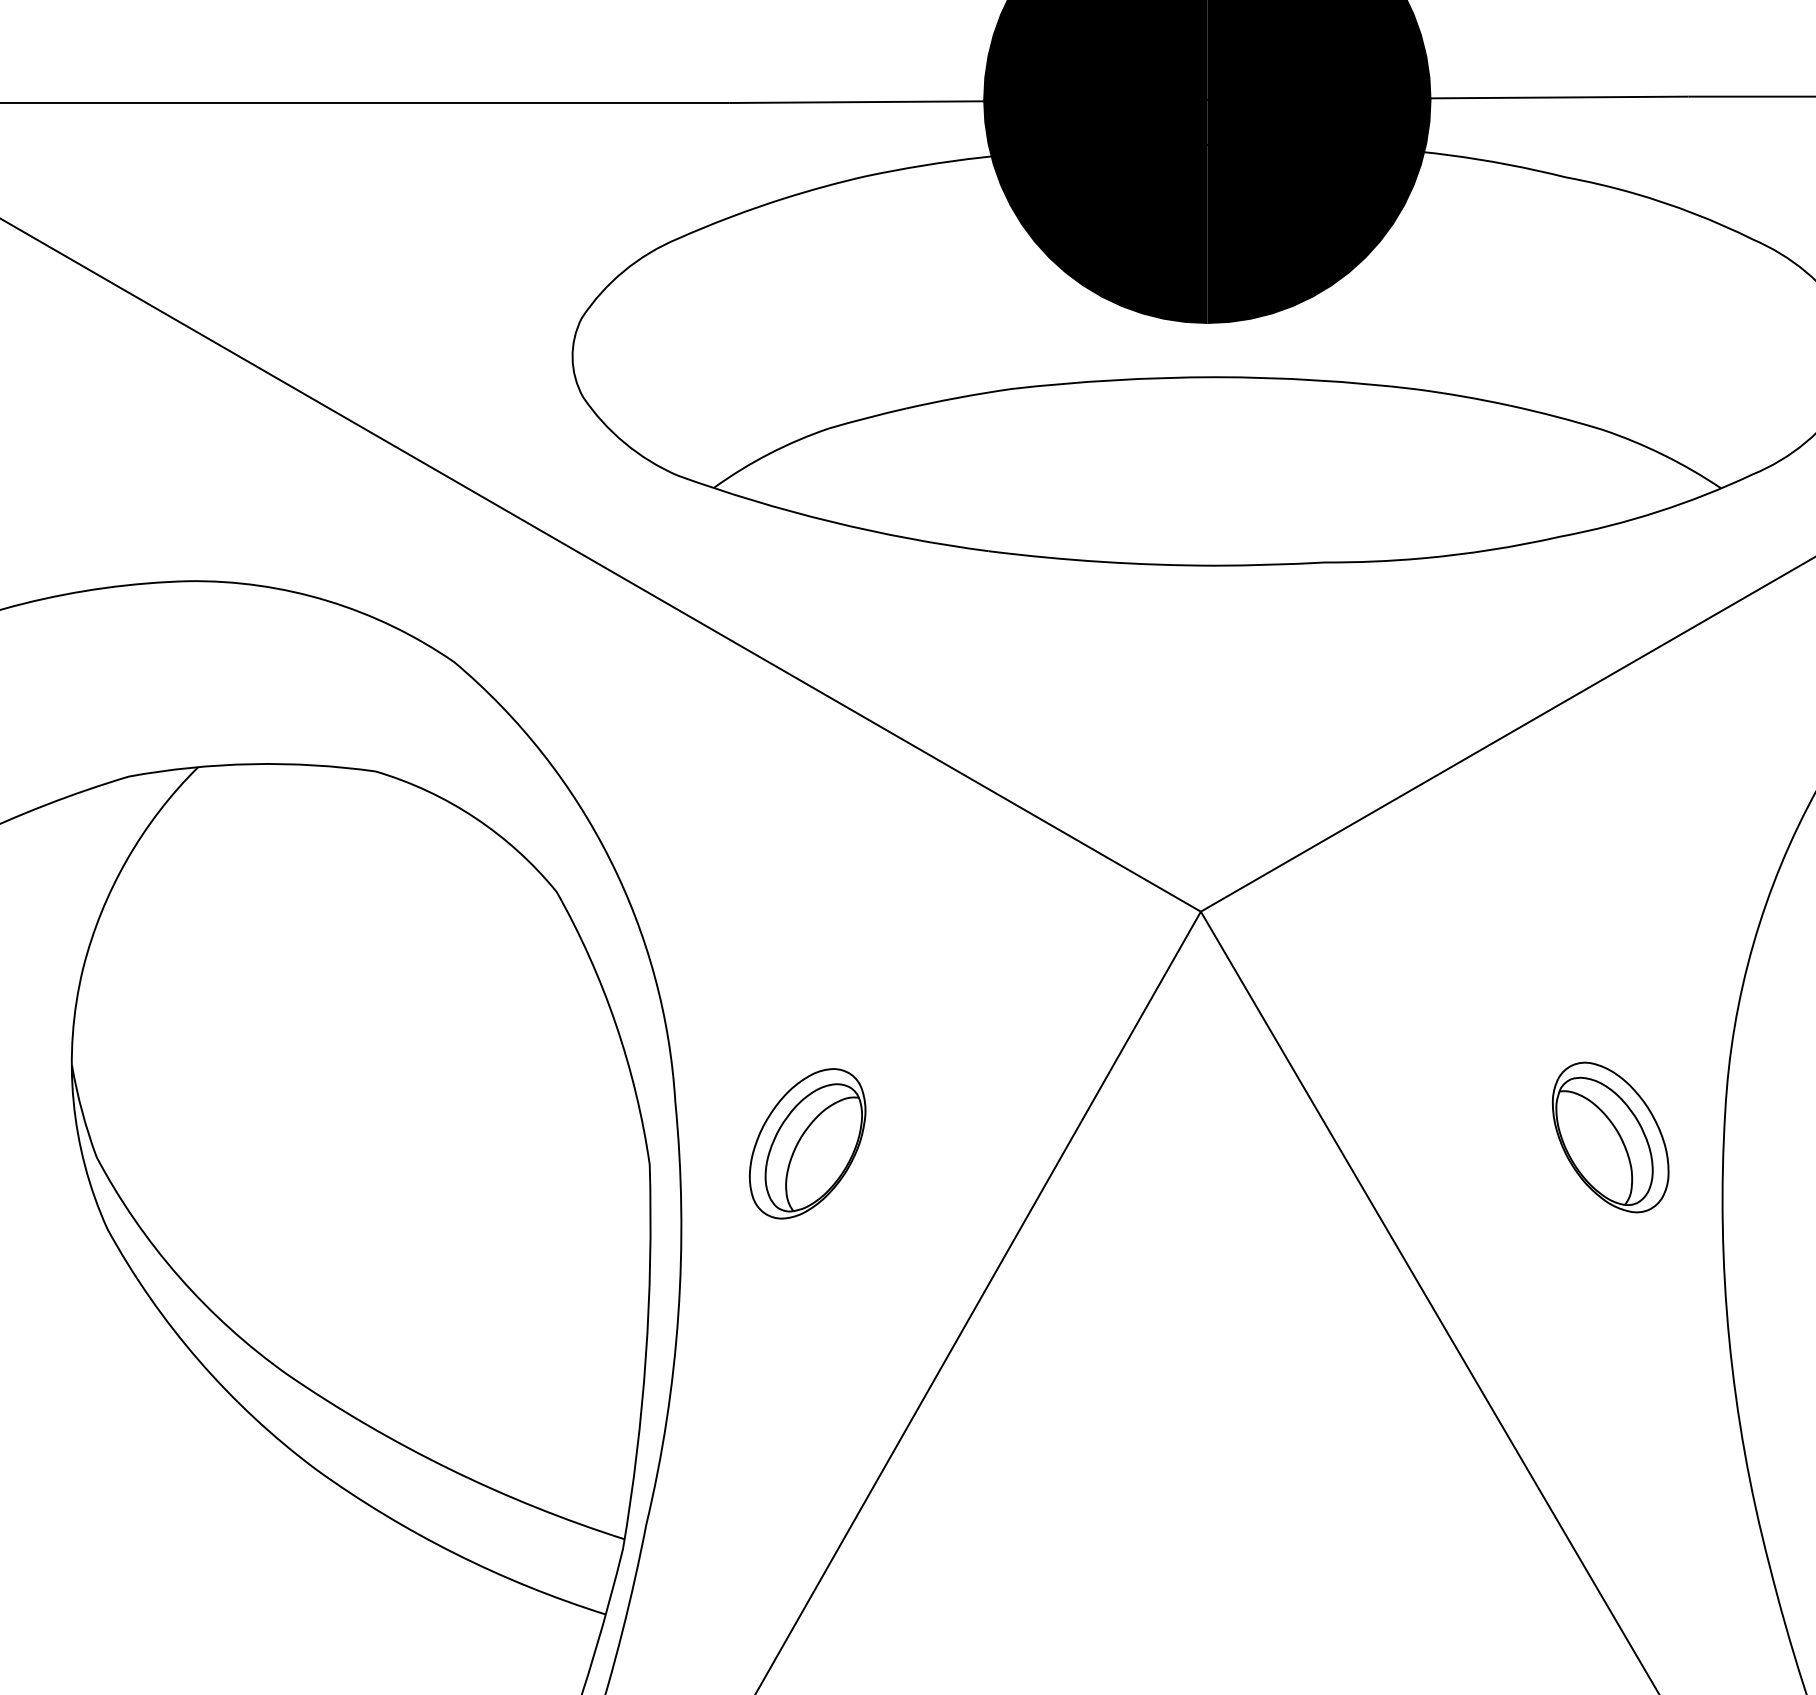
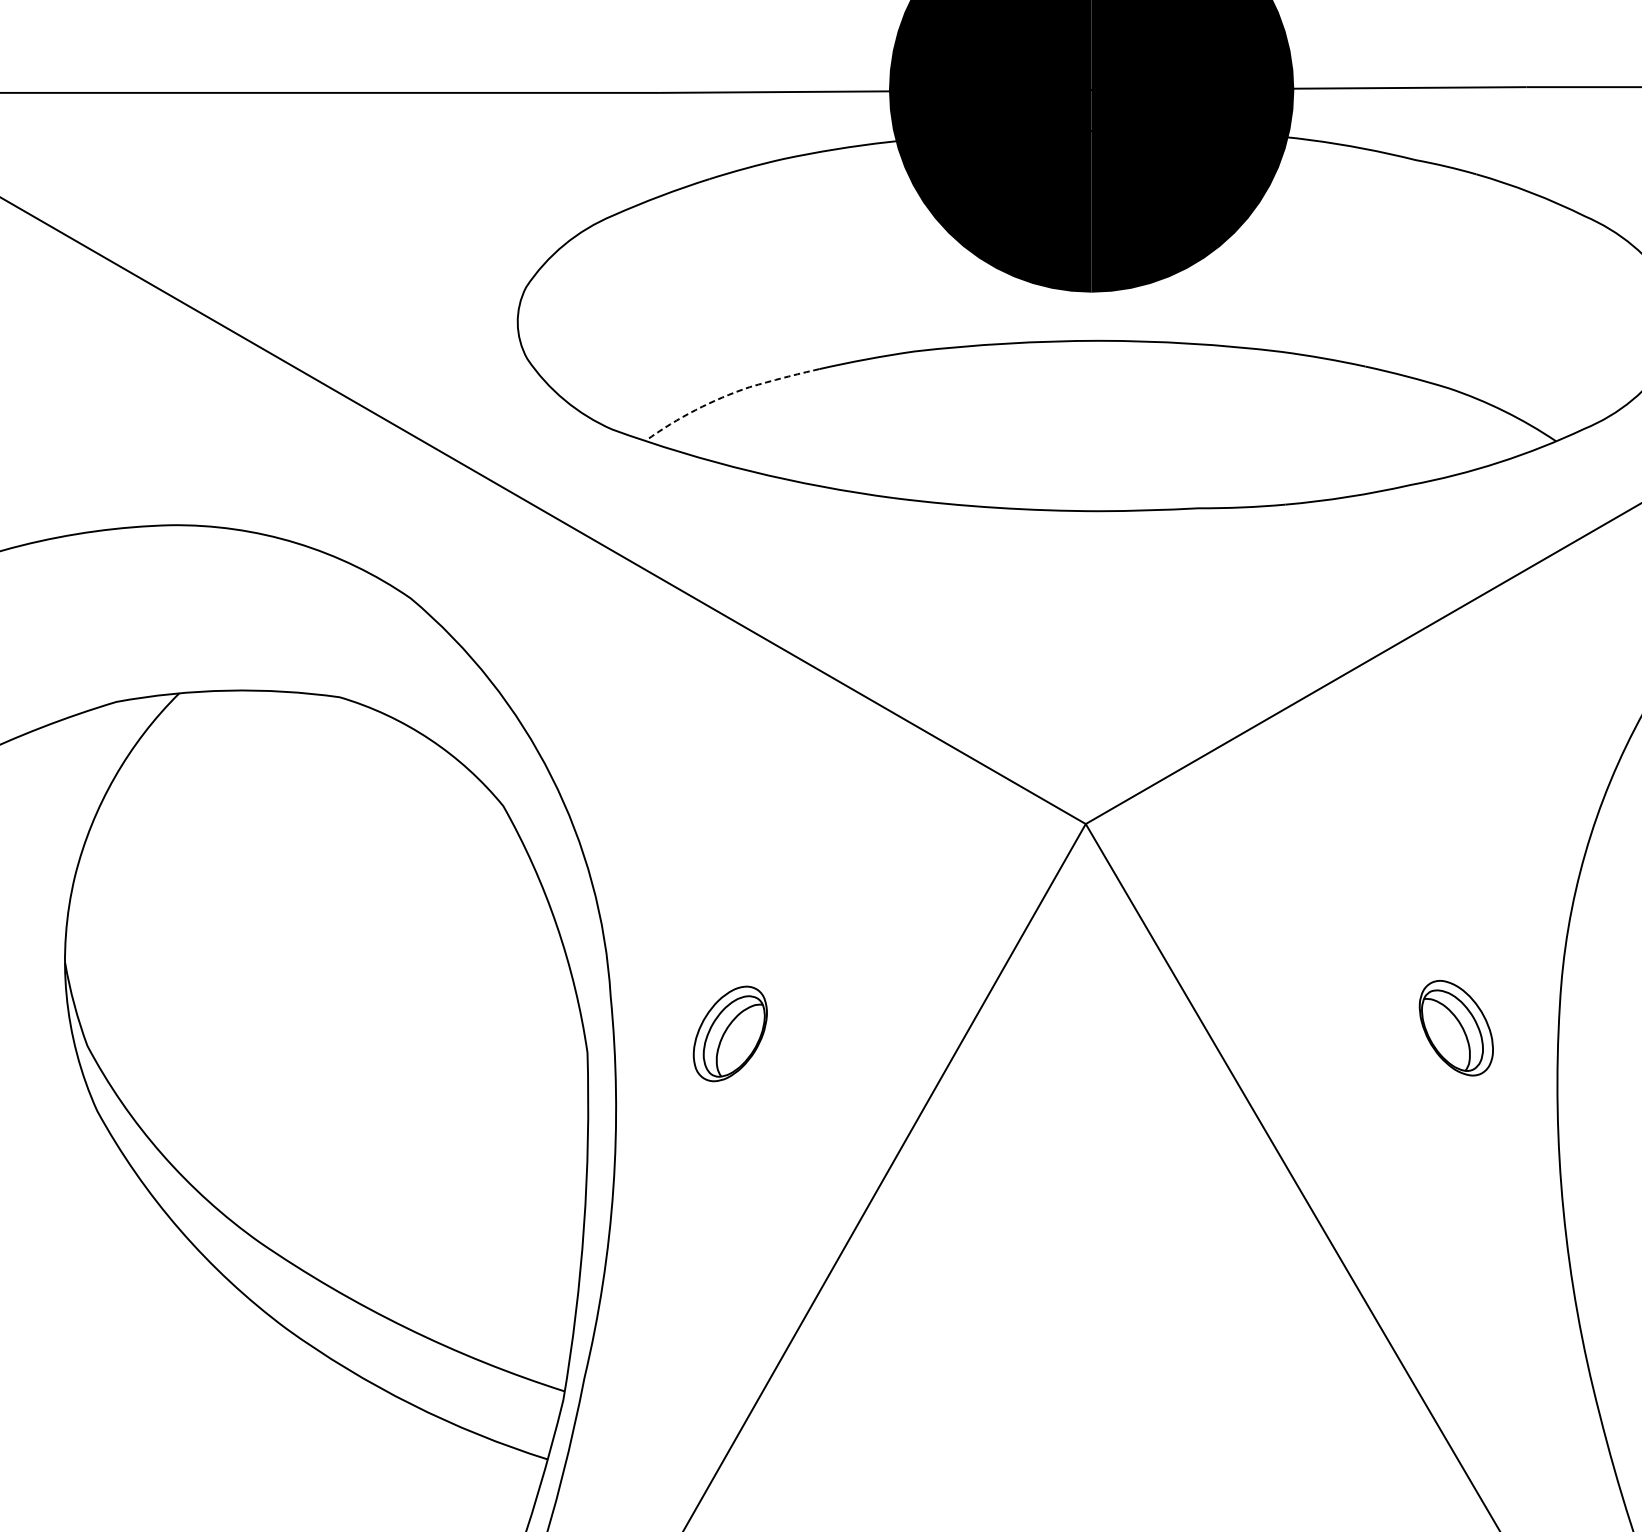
line: (803, 438) -> (726, 396), solid -> dashed
part: (1610, 1137) -> (1456, 1028), size x0.7
part: (807, 1143) -> (730, 1033), size x0.7

